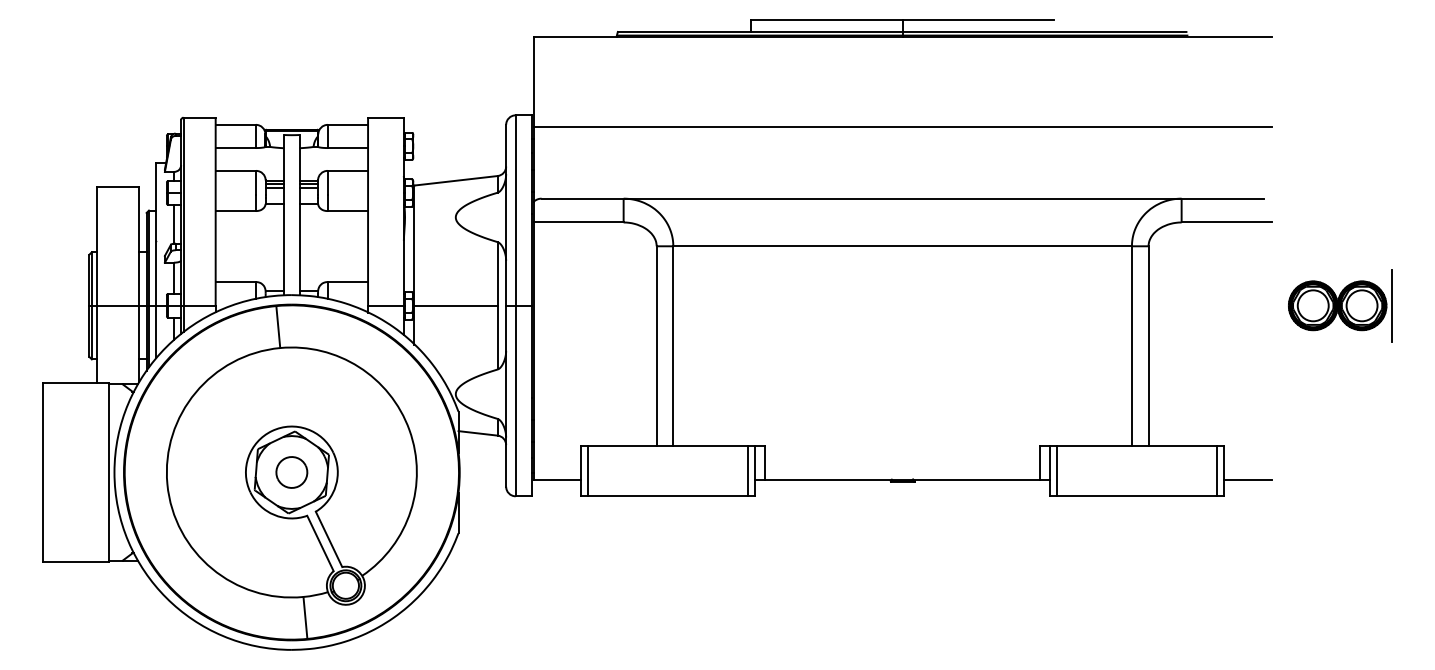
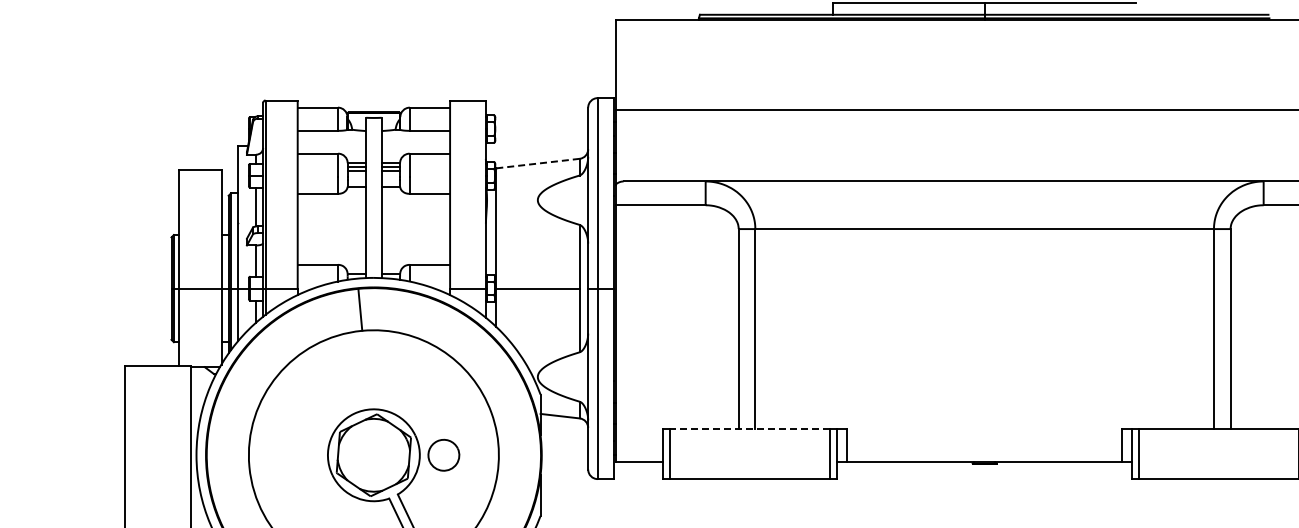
line: (456, 180) -> (538, 163), solid -> dashed
line: (668, 446) -> (750, 429), solid -> dashed
part: (291, 472) -> (443, 455), moved

